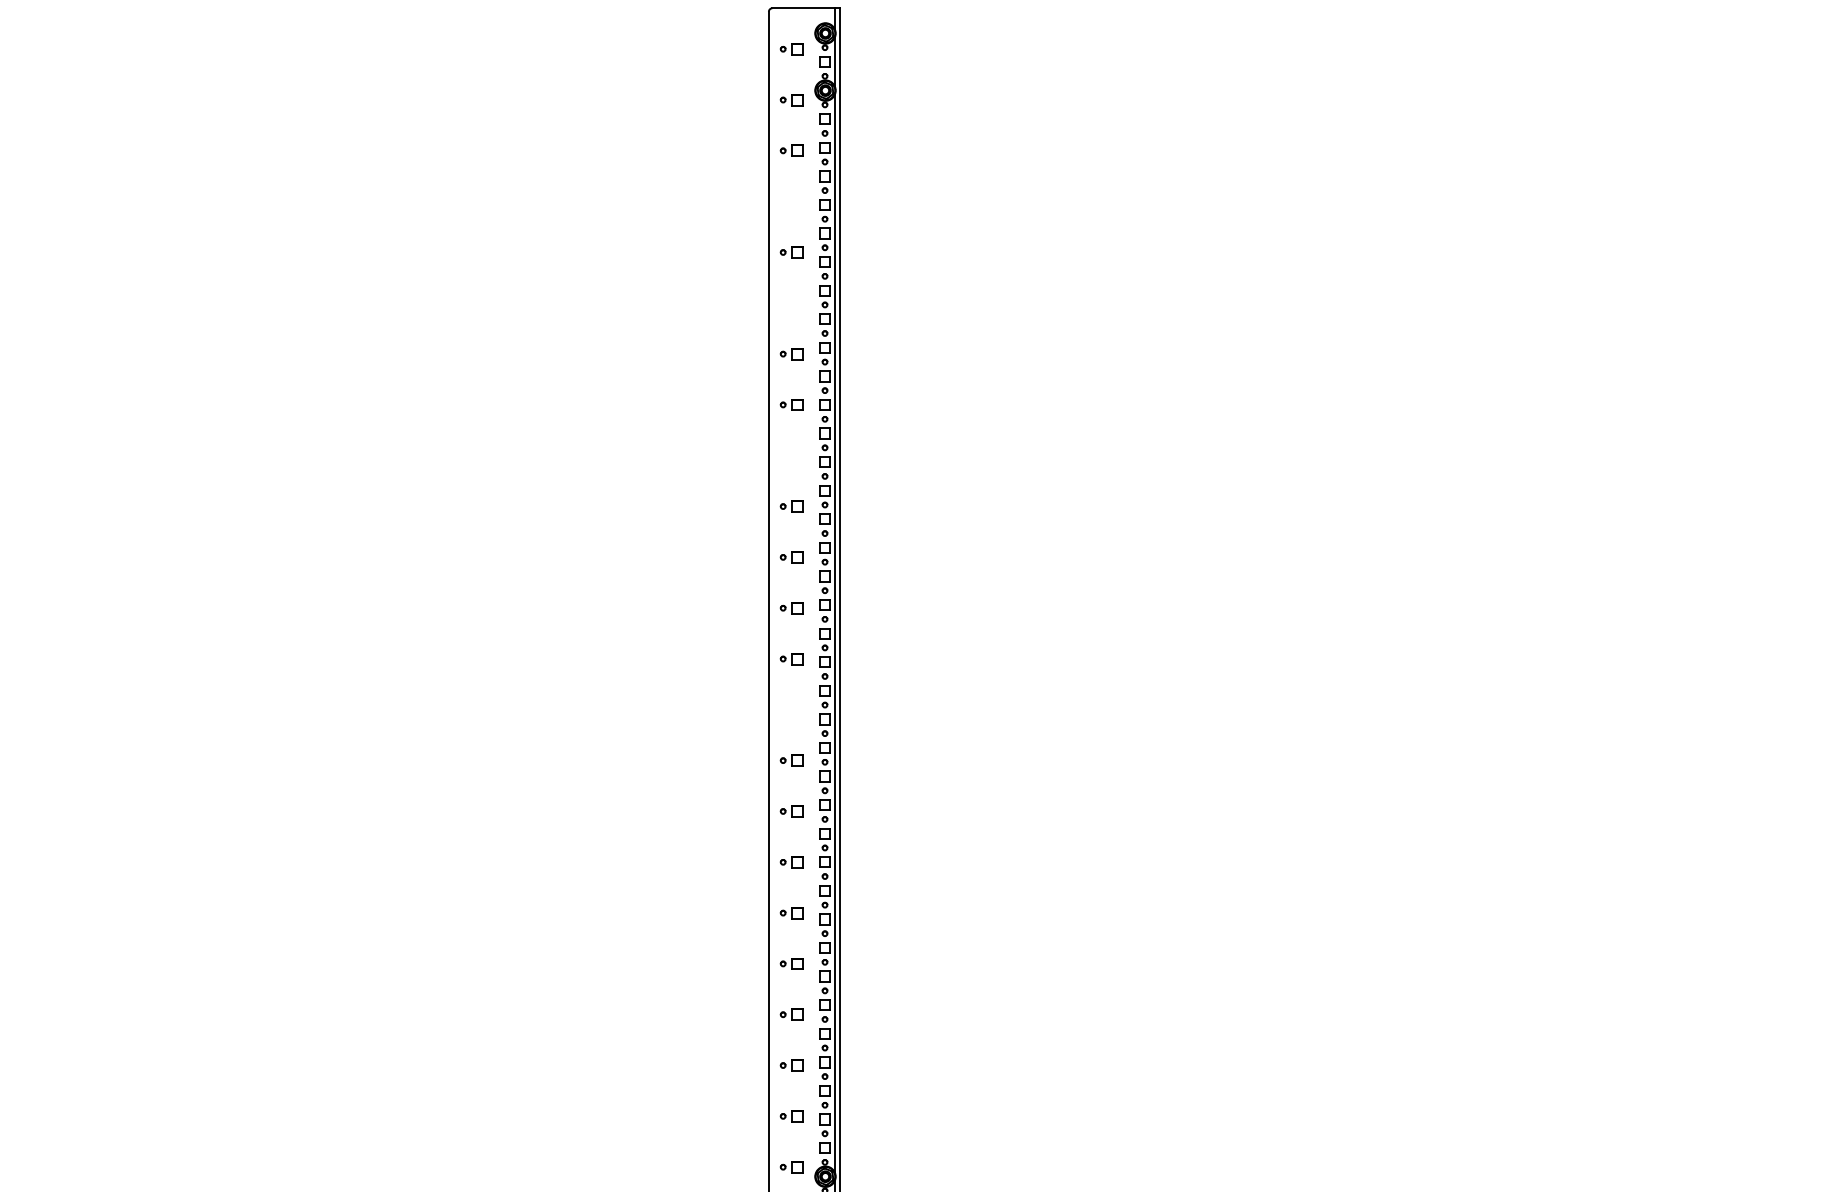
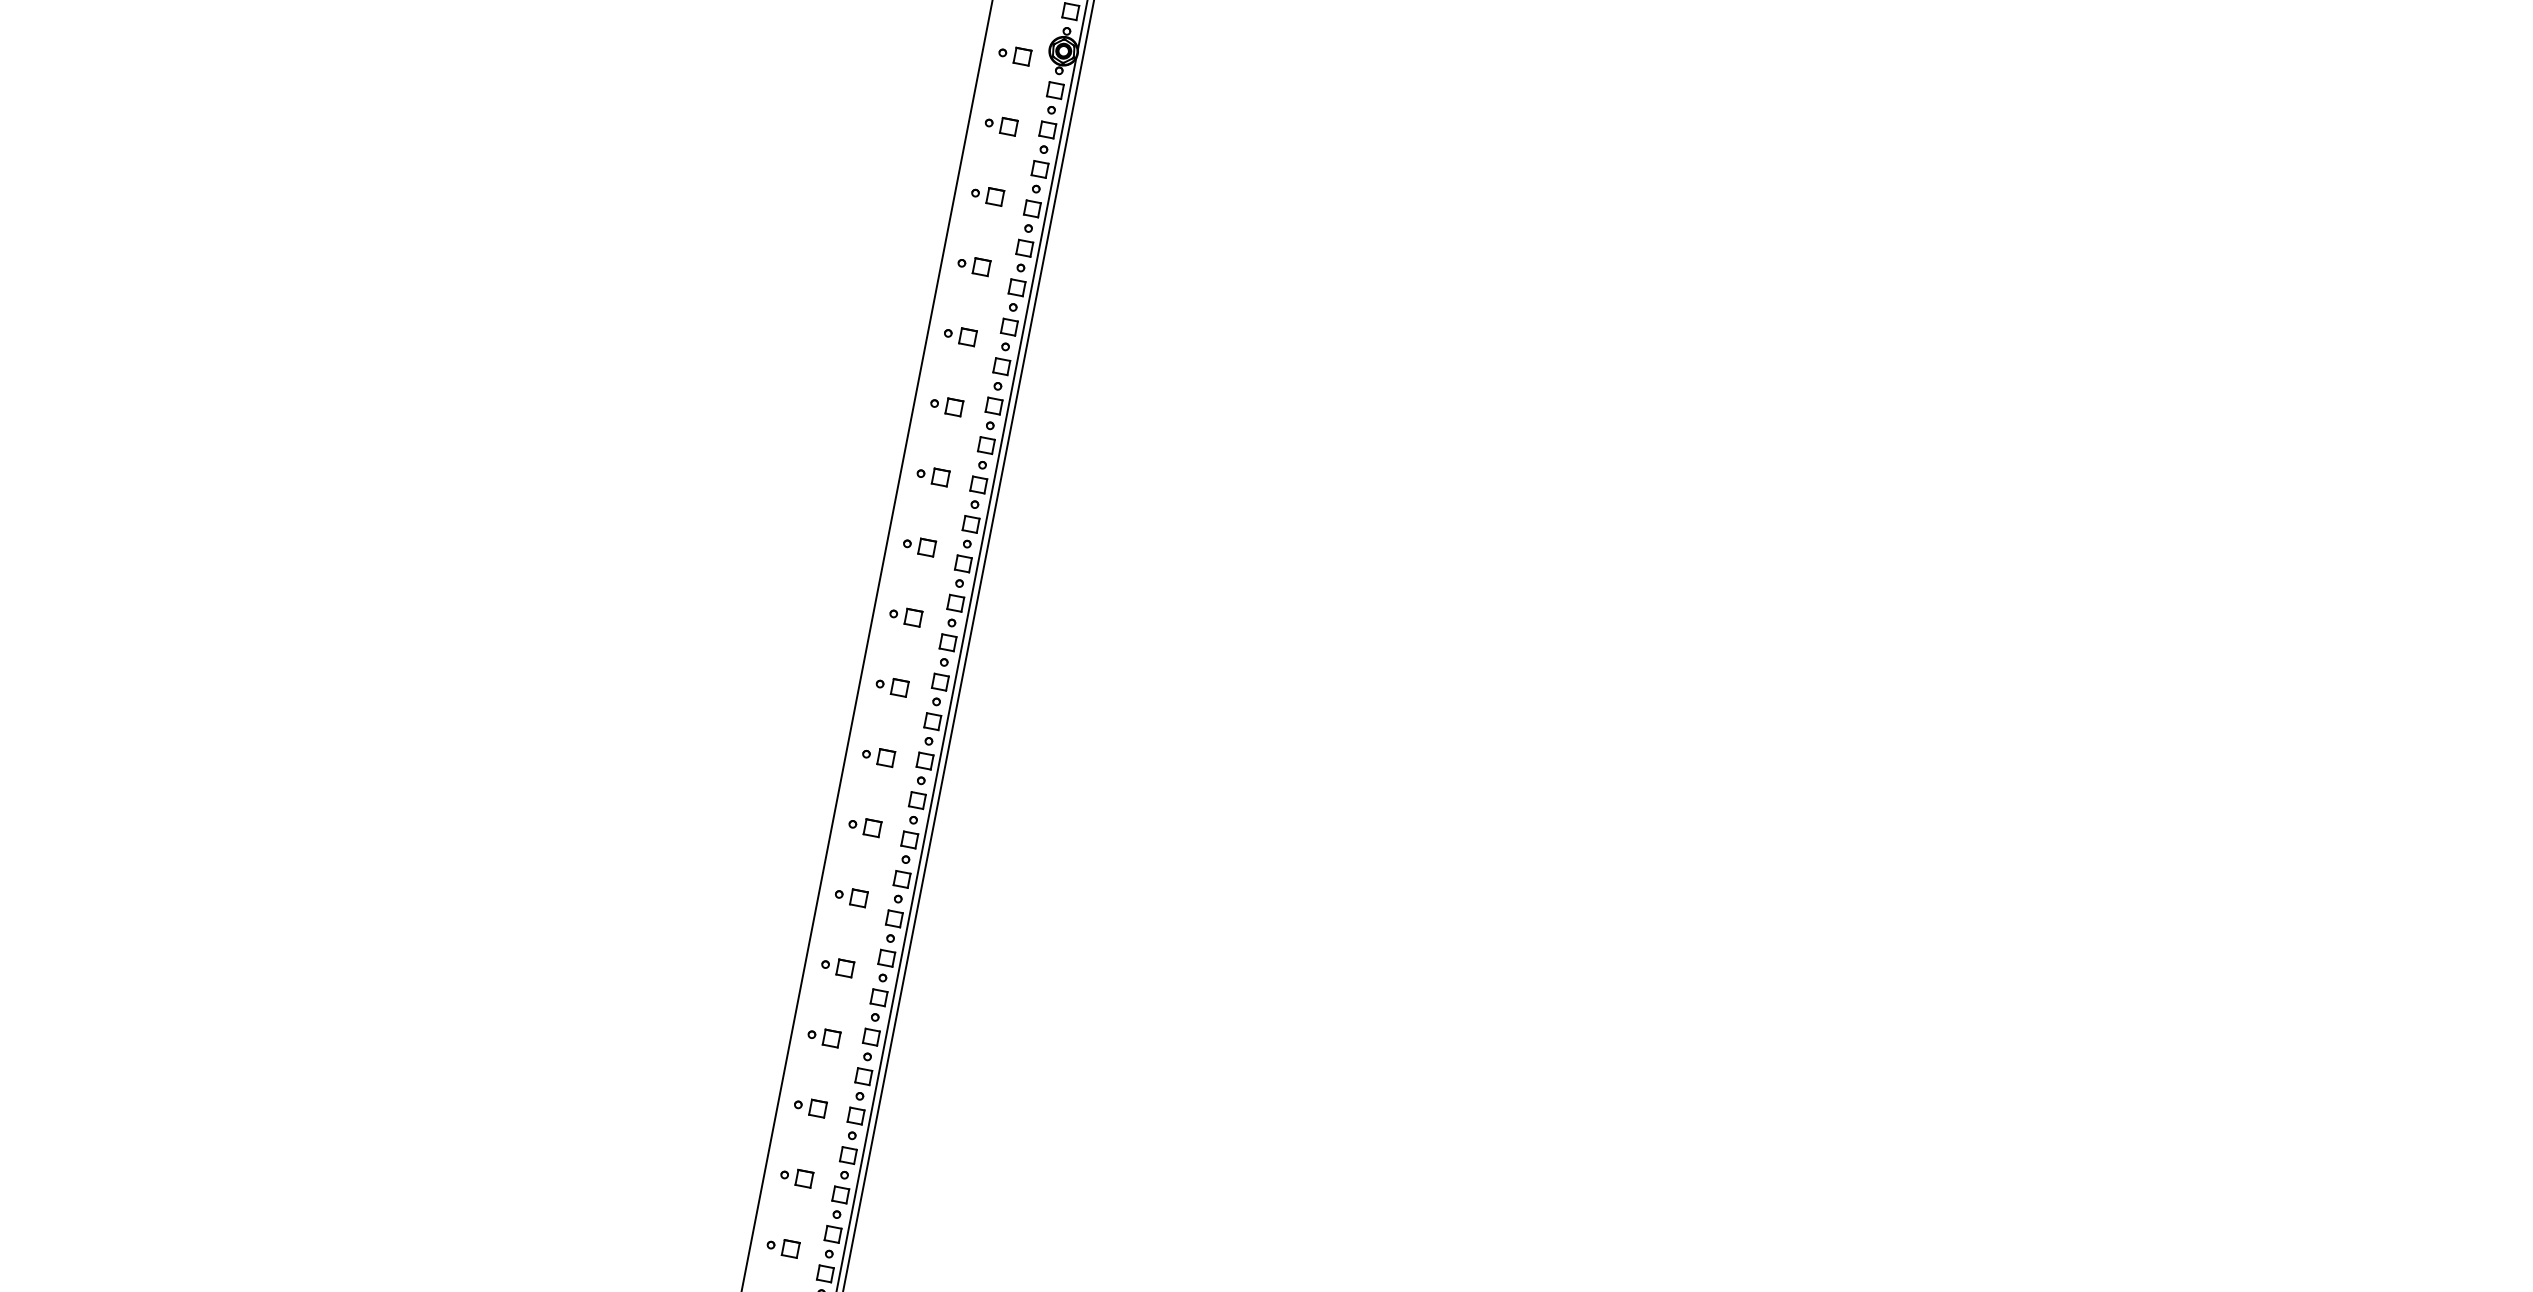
part: (791, 201) -> (987, 195), added
part: (791, 303) -> (959, 335), added
part: (791, 455) -> (918, 545), added
part: (791, 709) -> (850, 896), added

